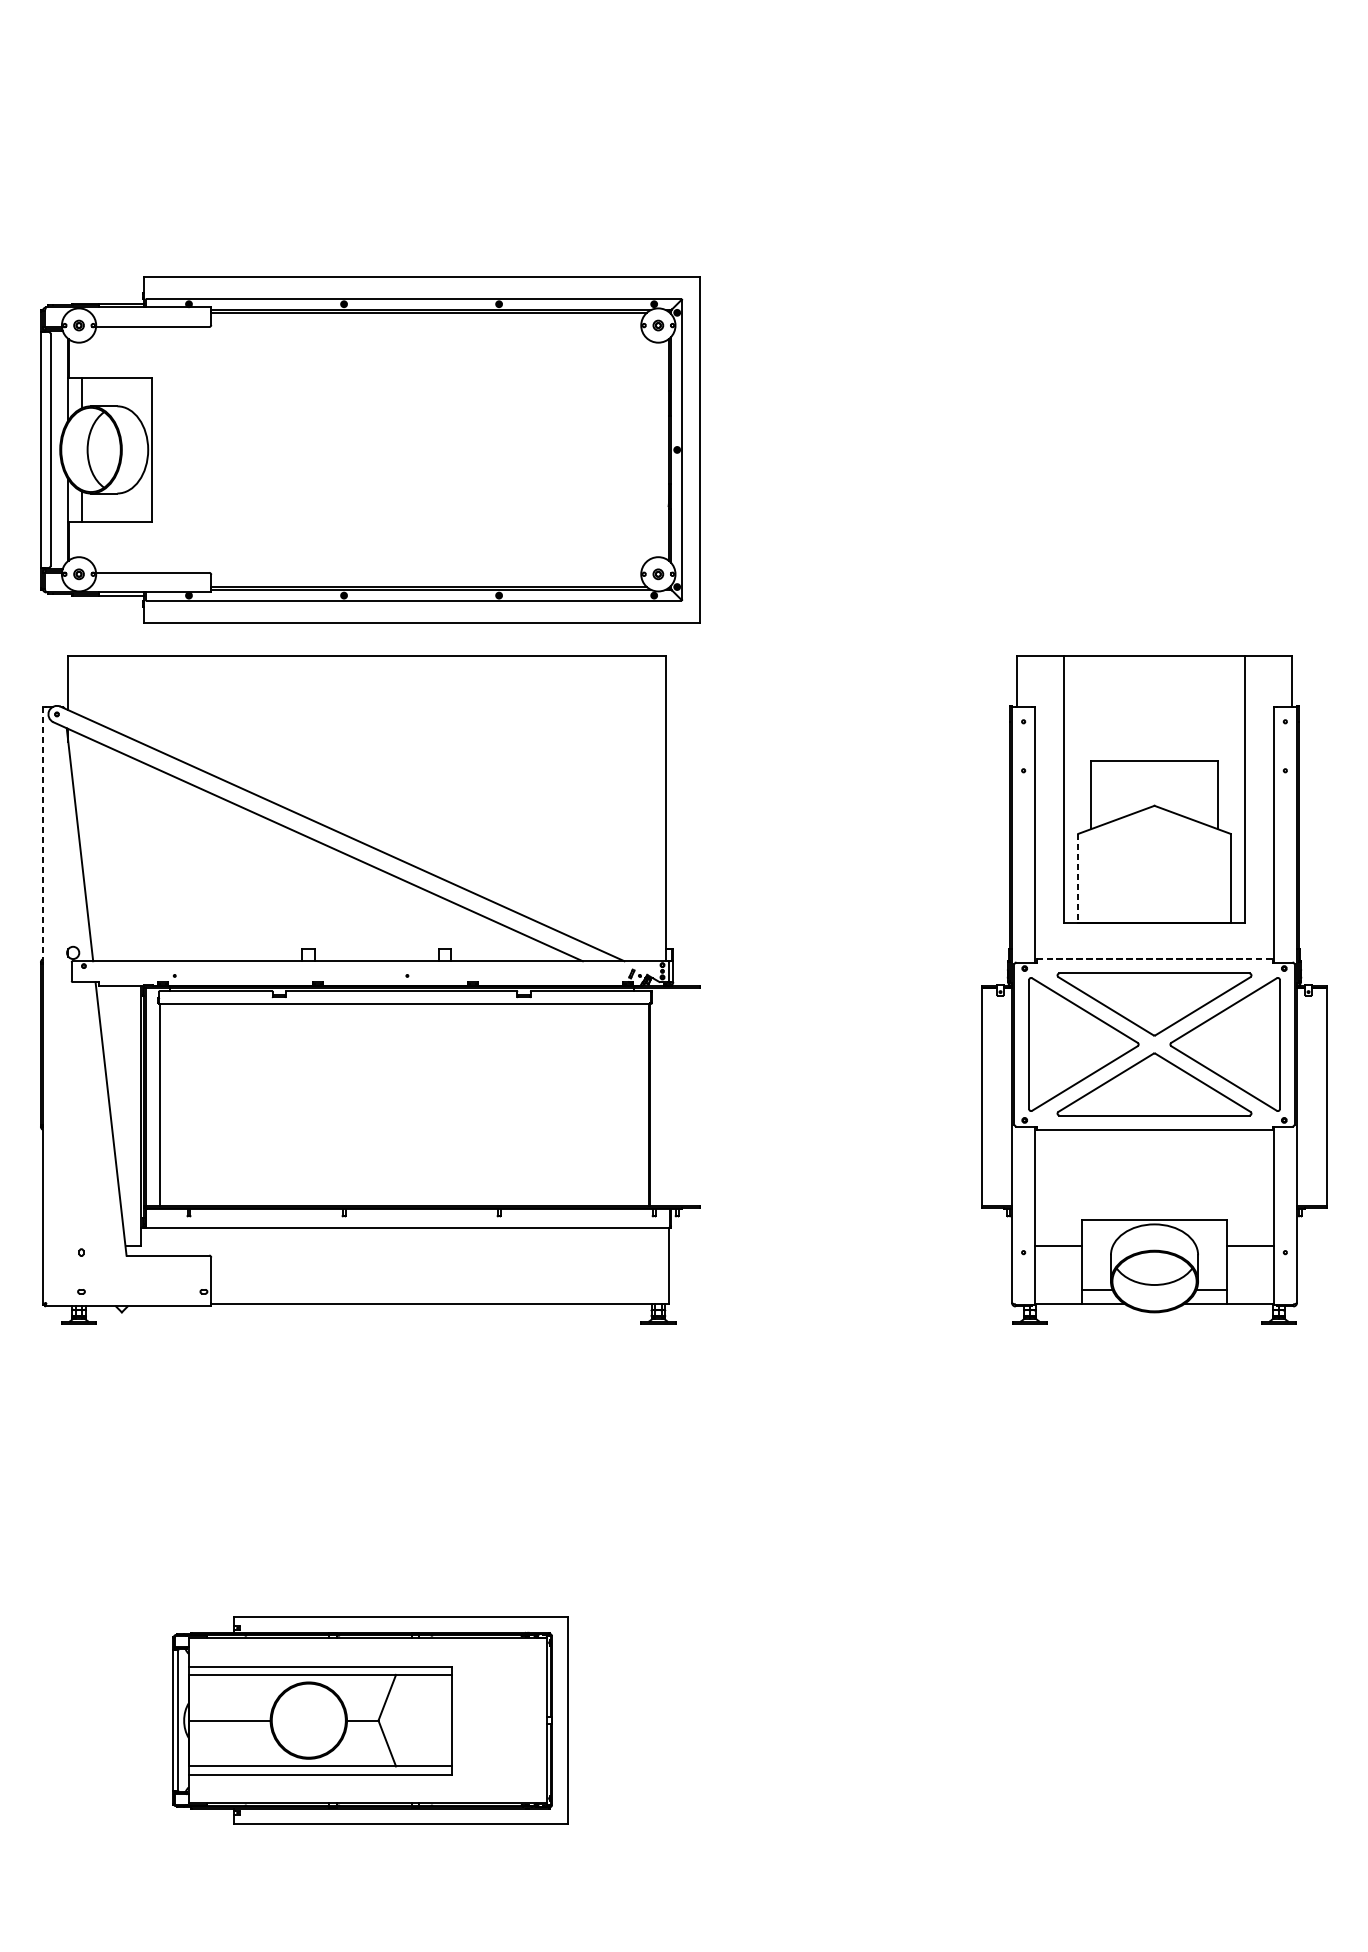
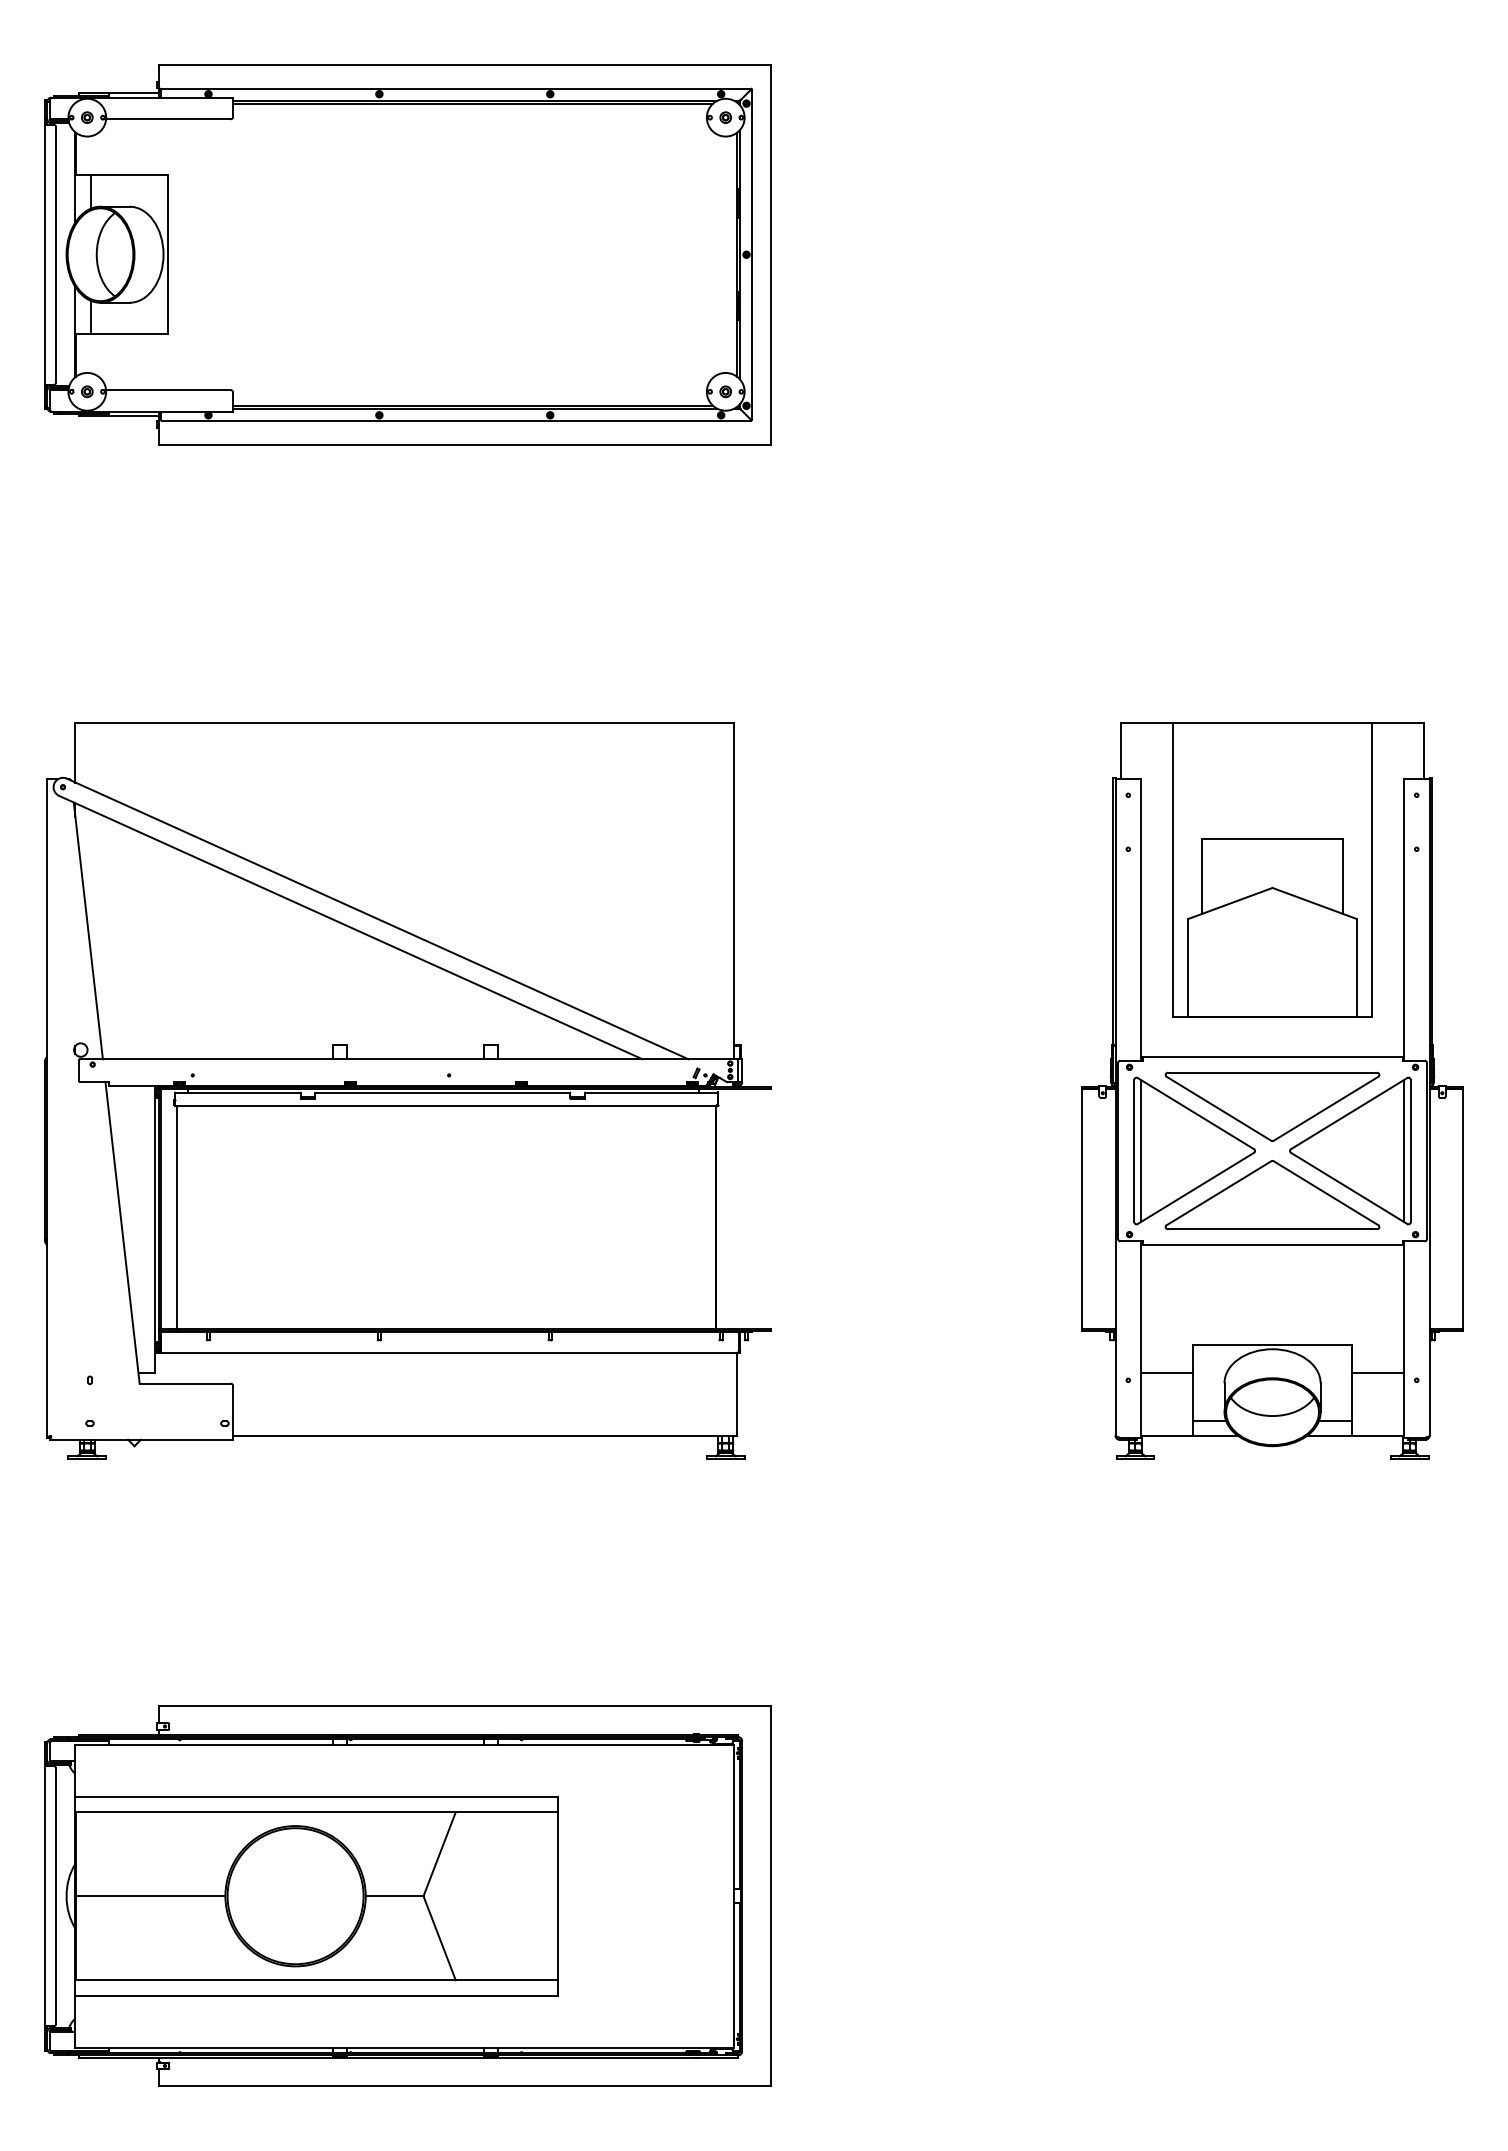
part: (369, 449) -> (407, 254), moved
line: (42, 834) -> (47, 919), dashed -> solid
line: (1078, 878) -> (1188, 968), dashed -> solid
line: (1155, 958) -> (1273, 1056), dashed -> solid
line: (1035, 1044) -> (1141, 1150), added
line: (1273, 1044) -> (1403, 1150), added
part: (369, 1720) -> (407, 1895), size x1.67

